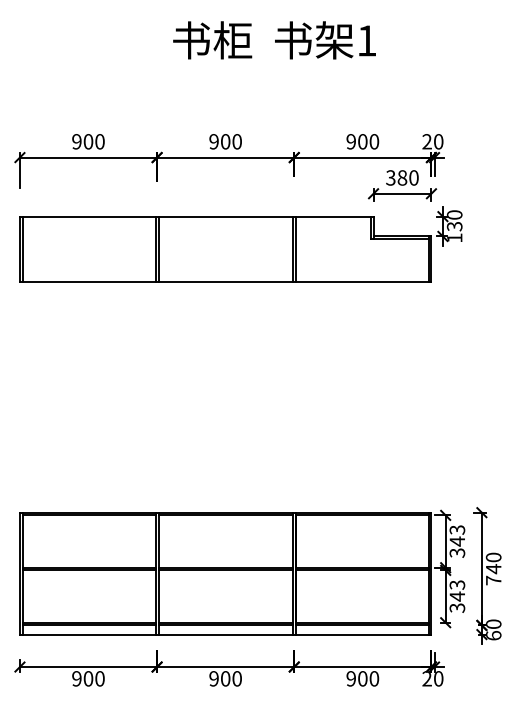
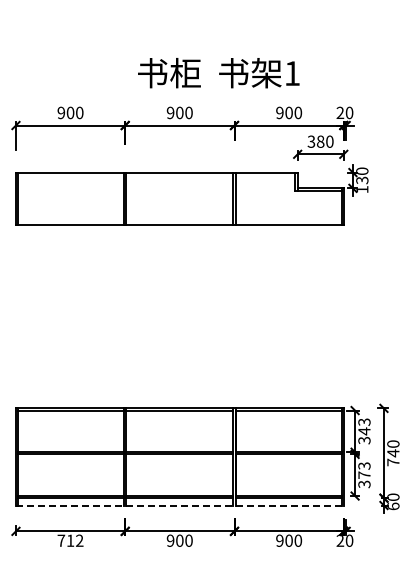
text: (274, 40) -> (218, 73), moved
text: (457, 596) -> (364, 475), 343 -> 373
line: (225, 634) -> (179, 505), solid -> dashed
text: (88, 678) -> (70, 540), 900 -> 712

